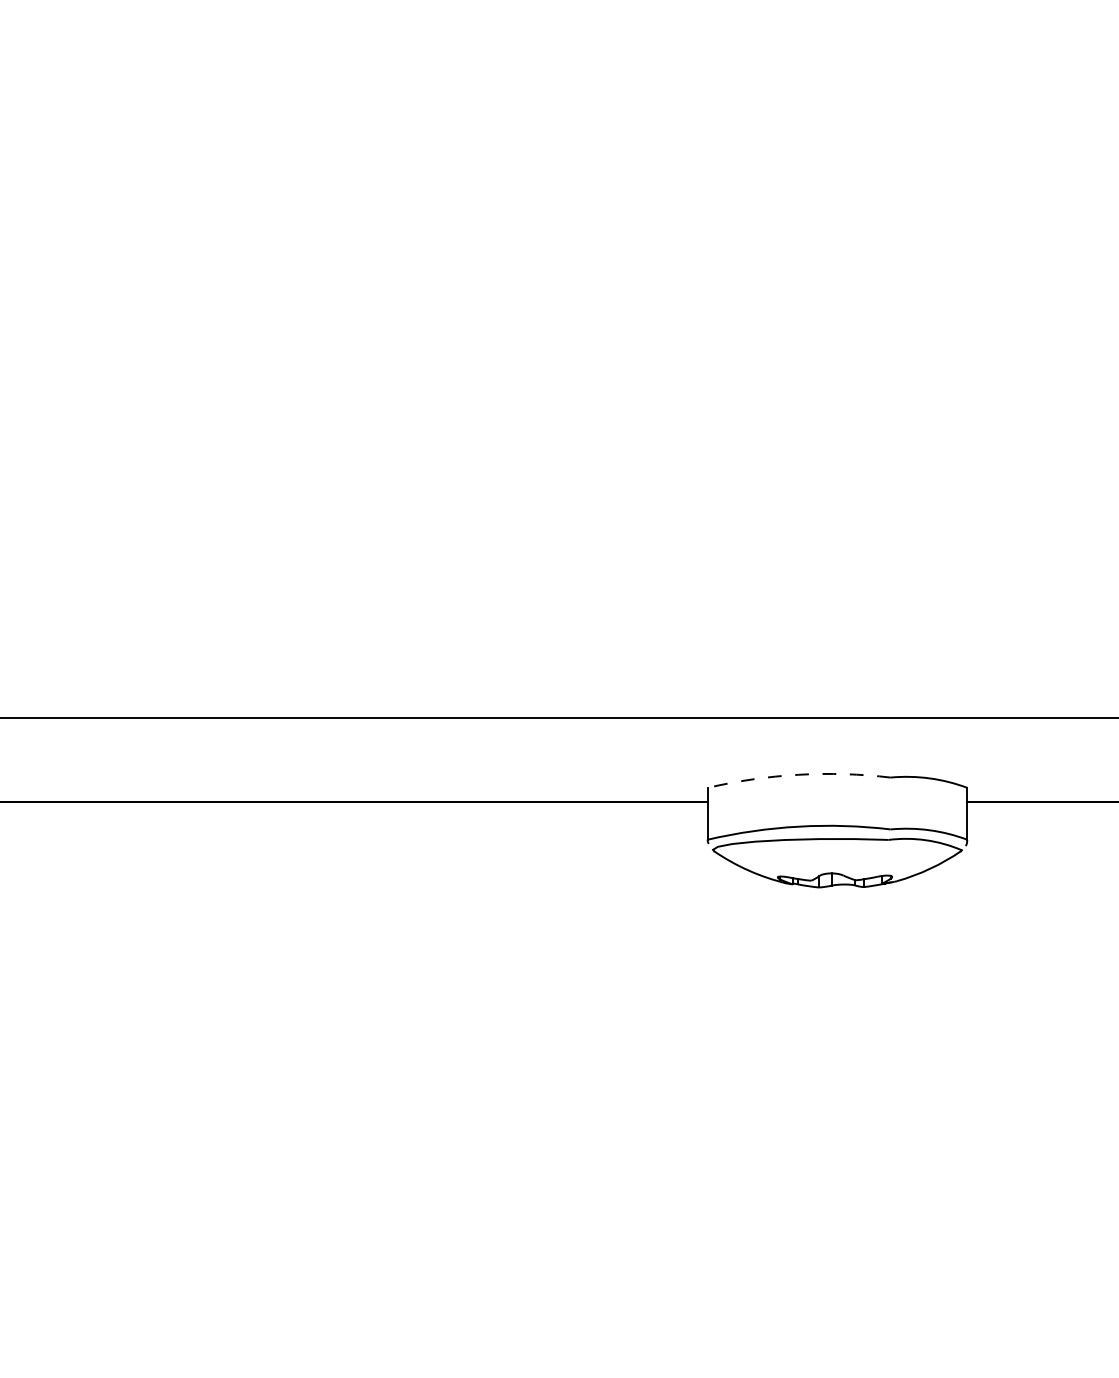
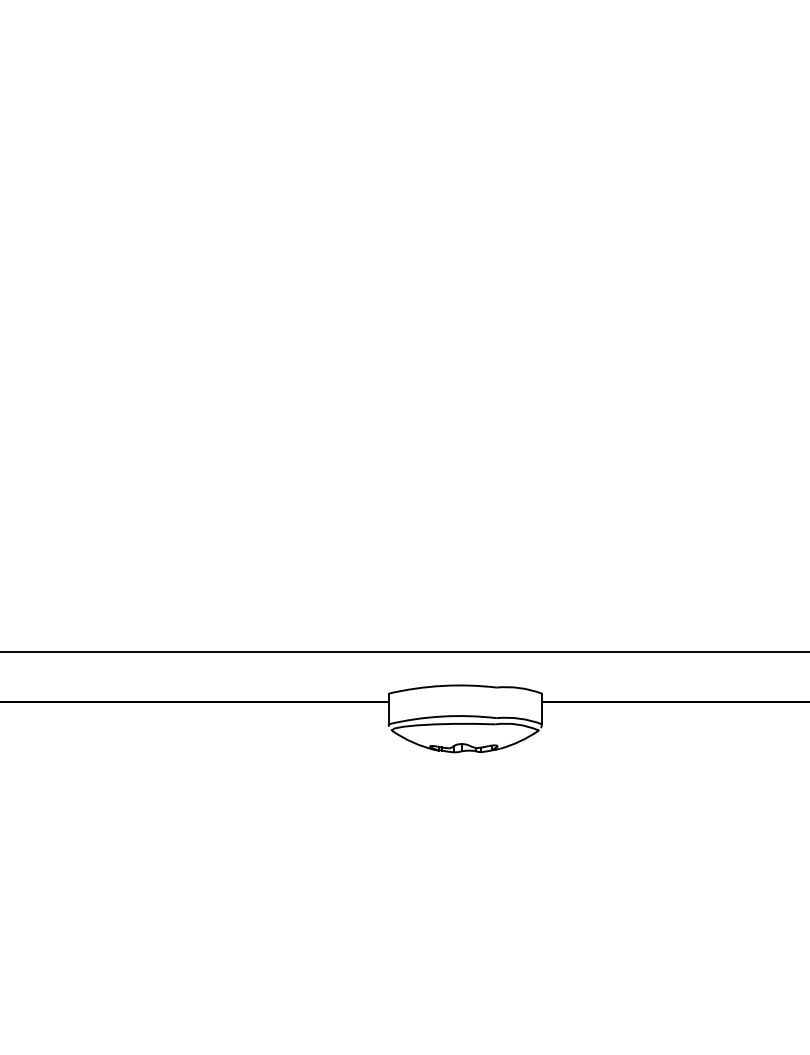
arc: (798, 774) -> (442, 685), dashed -> solid

